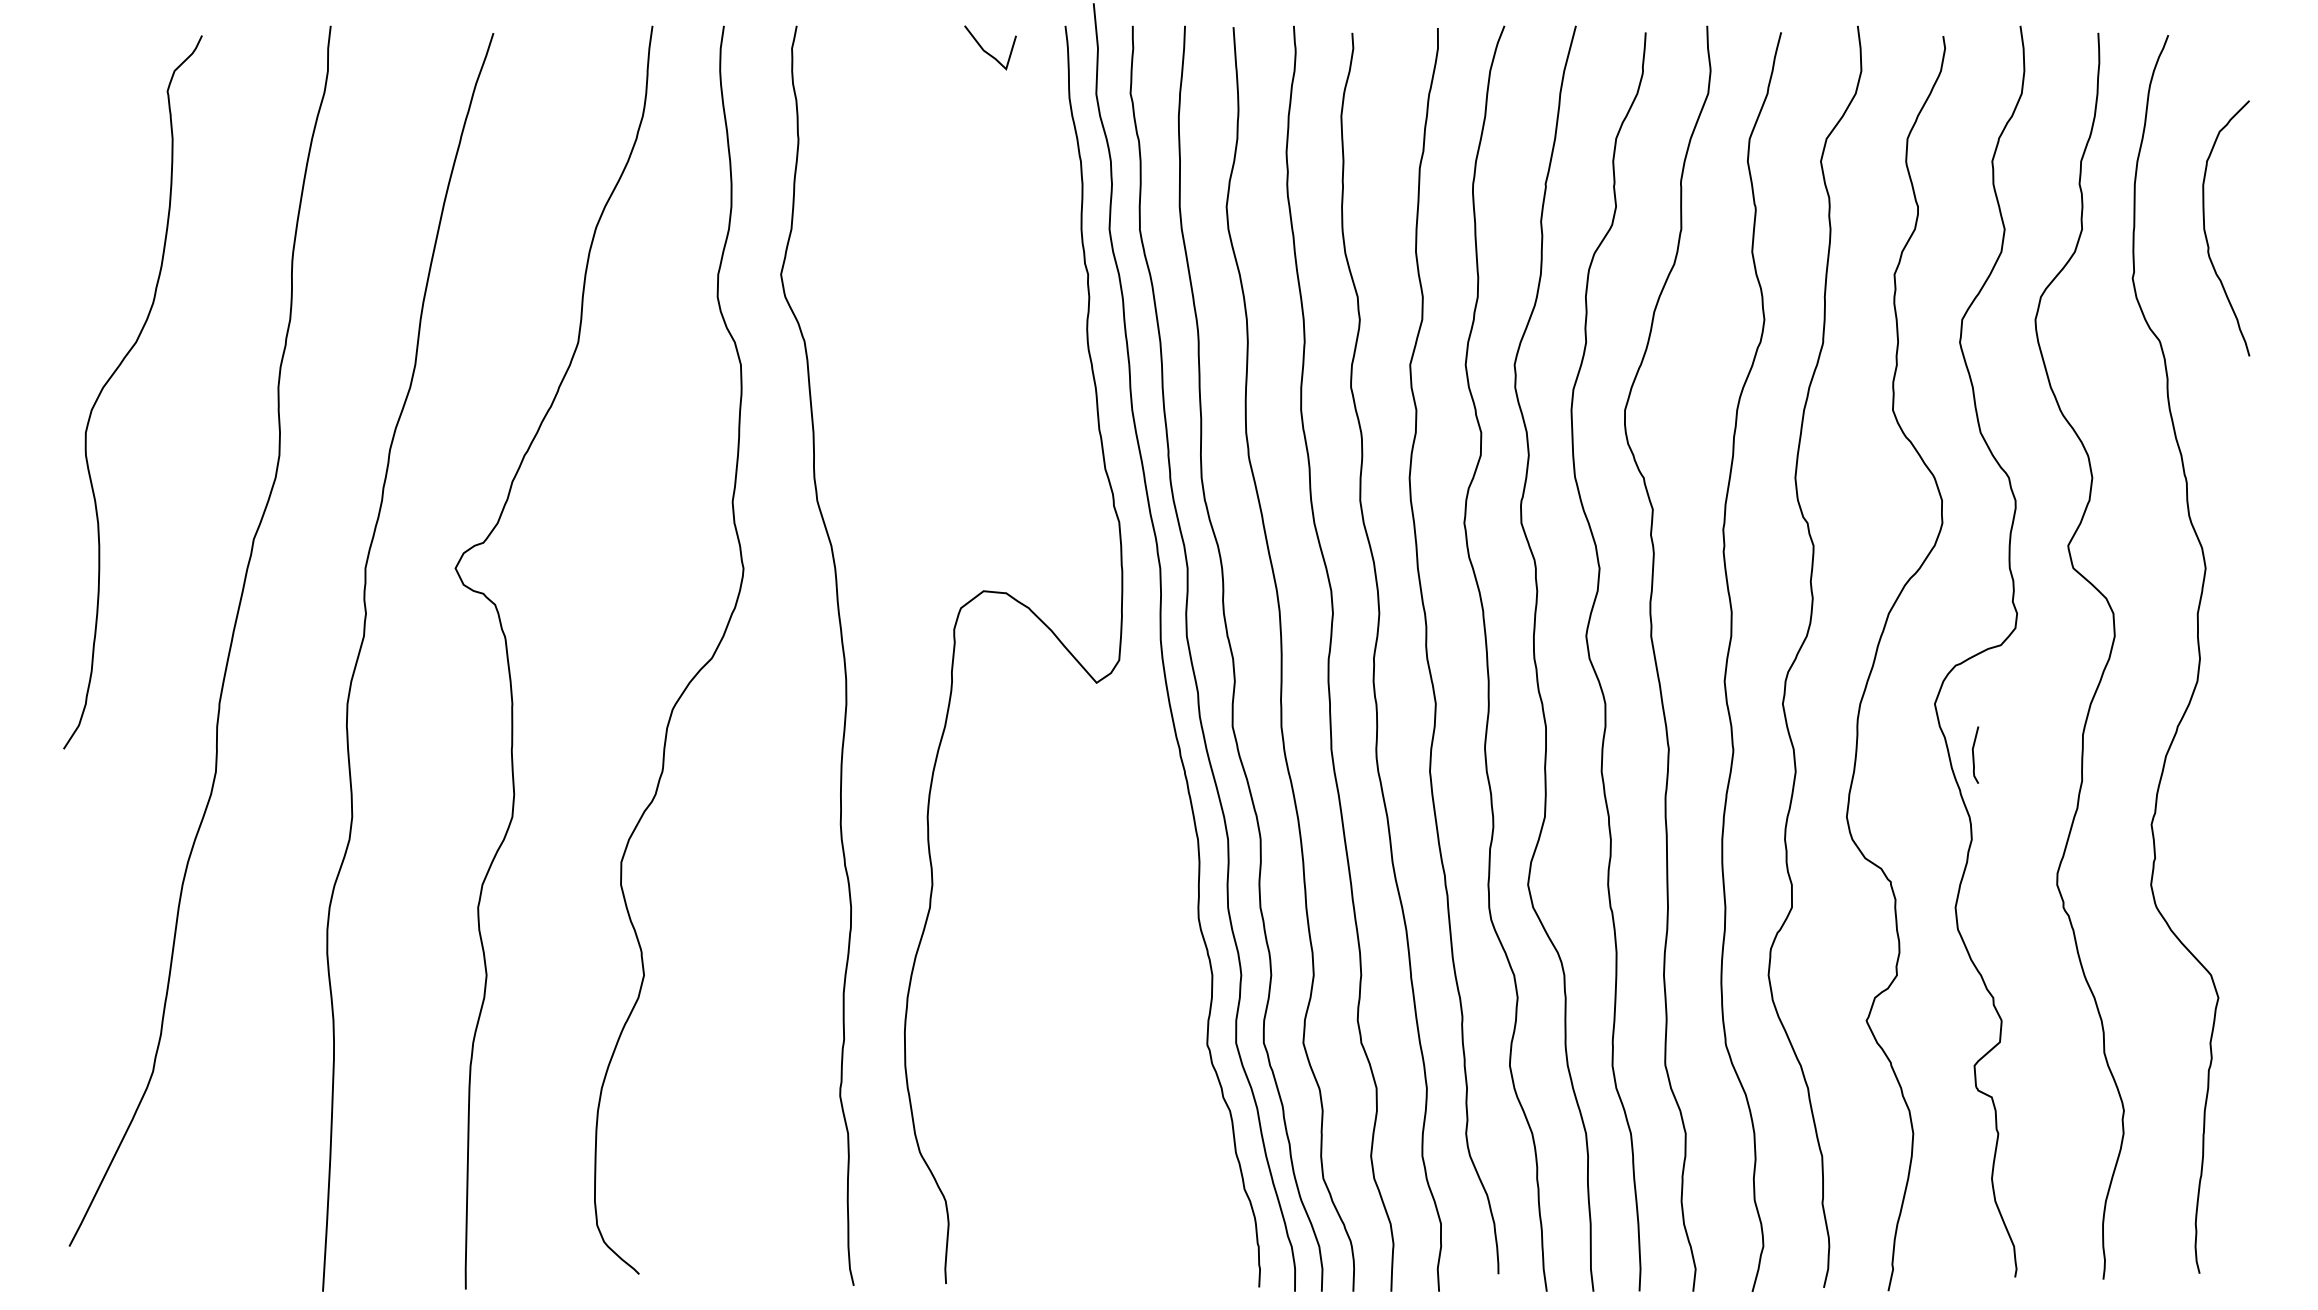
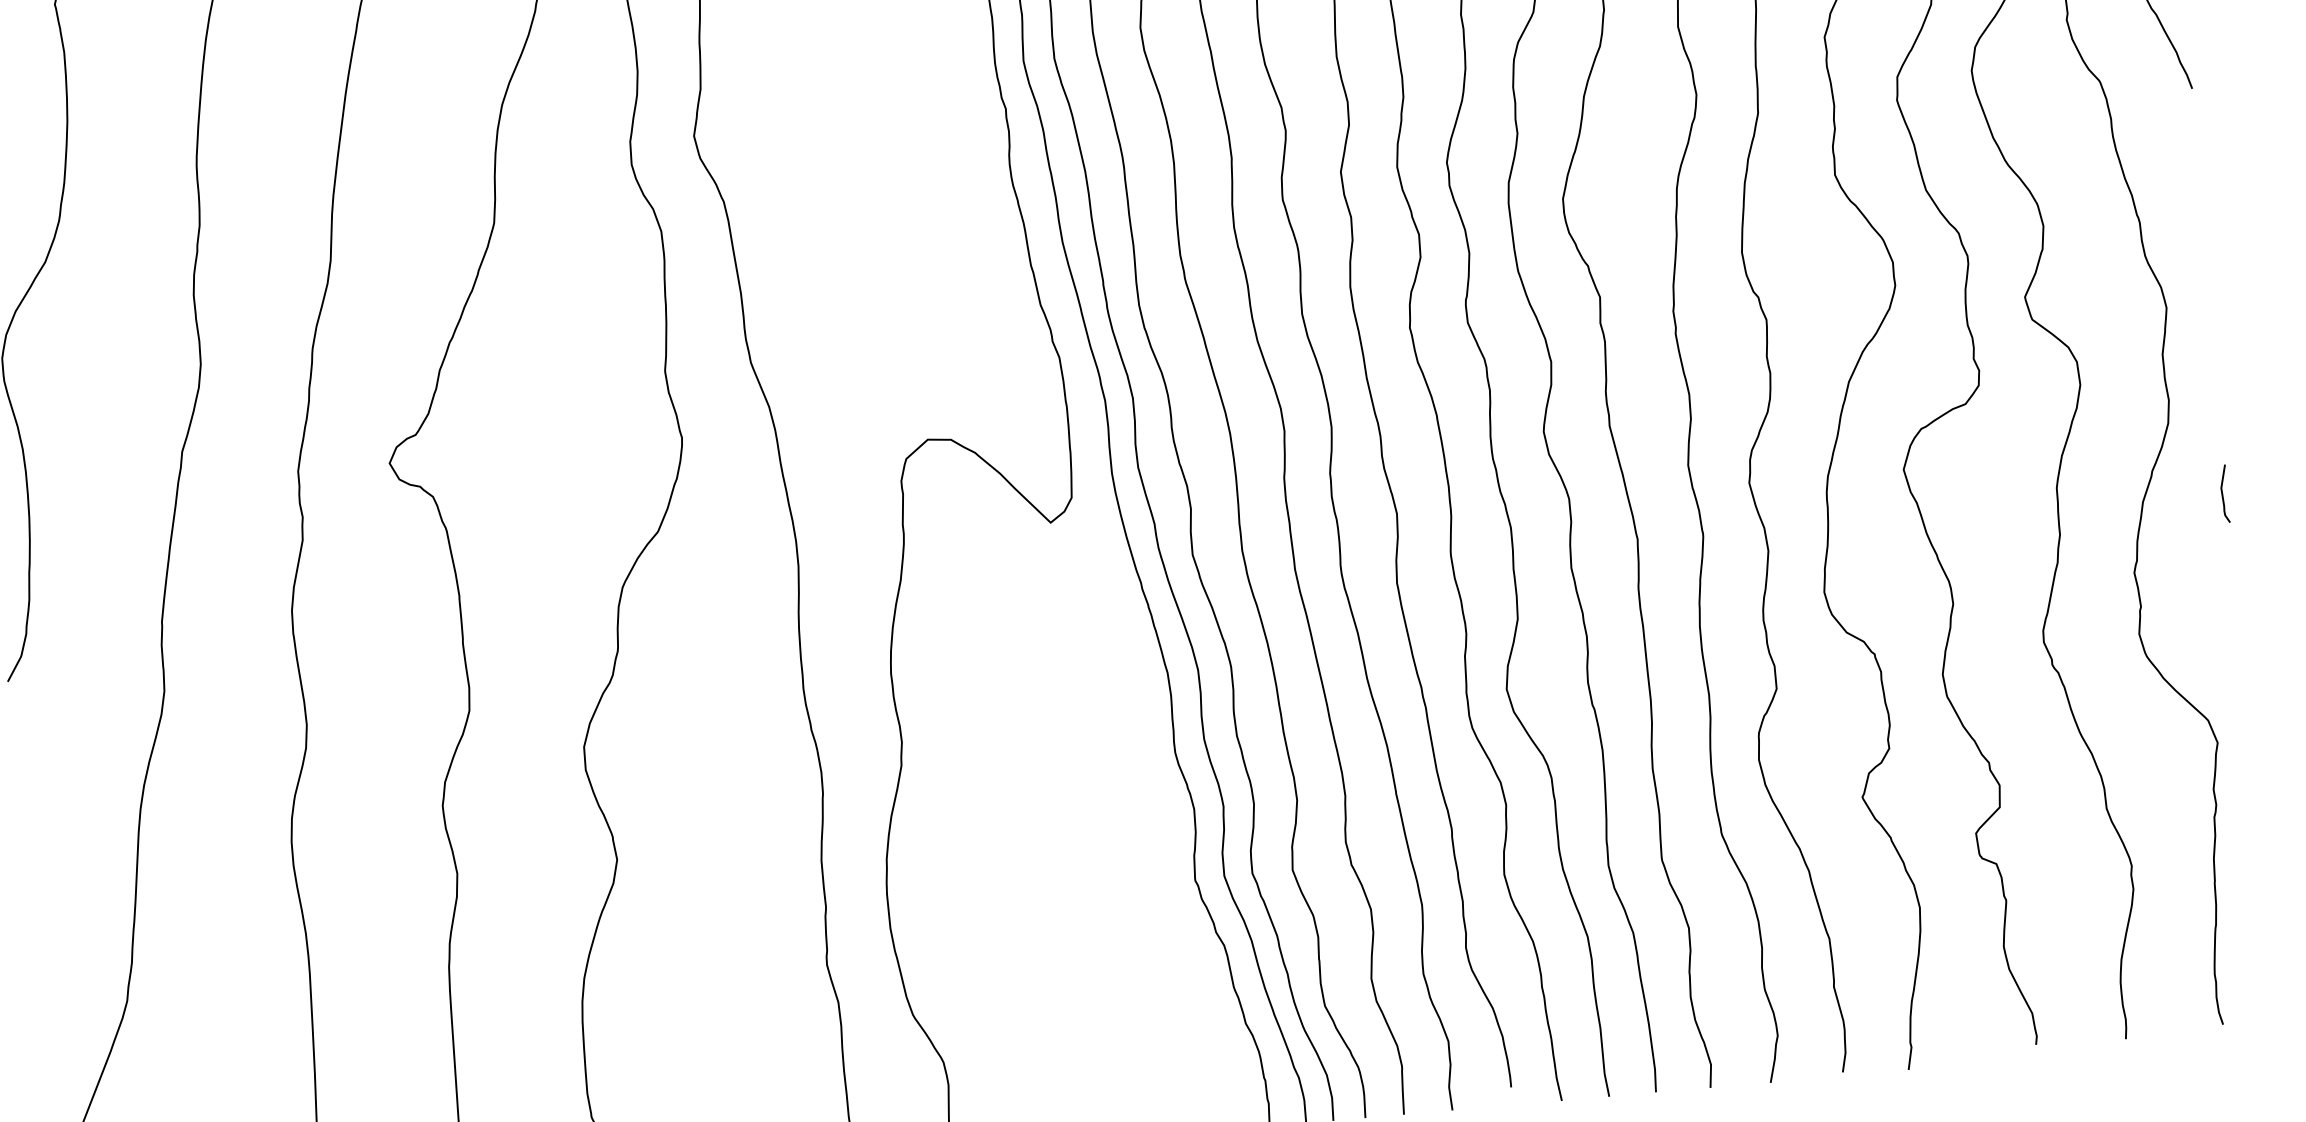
curve: (1974, 754) -> (2223, 493), moved

